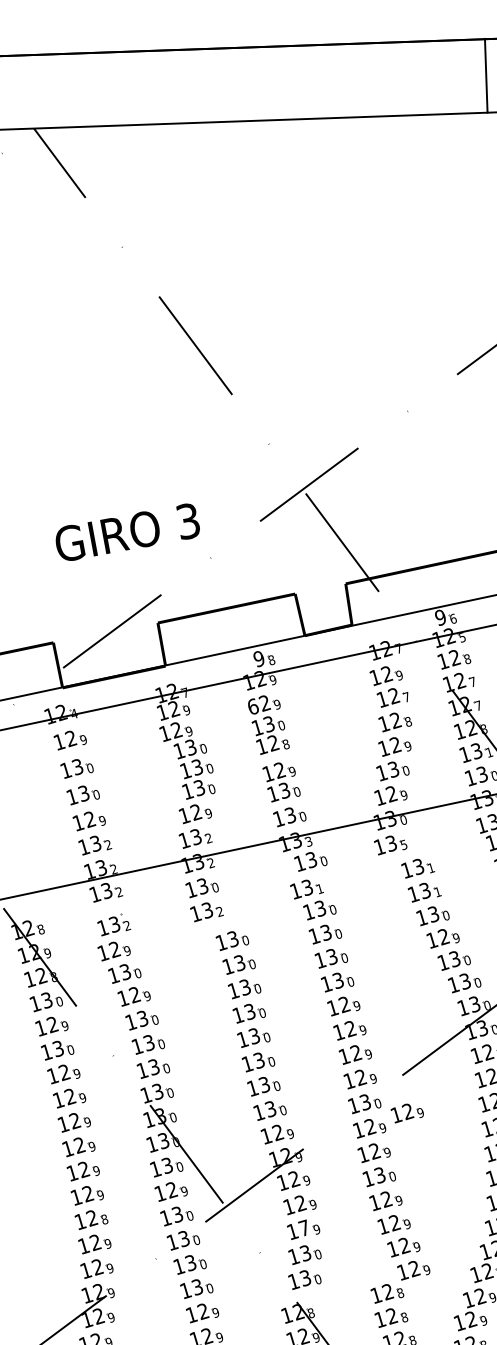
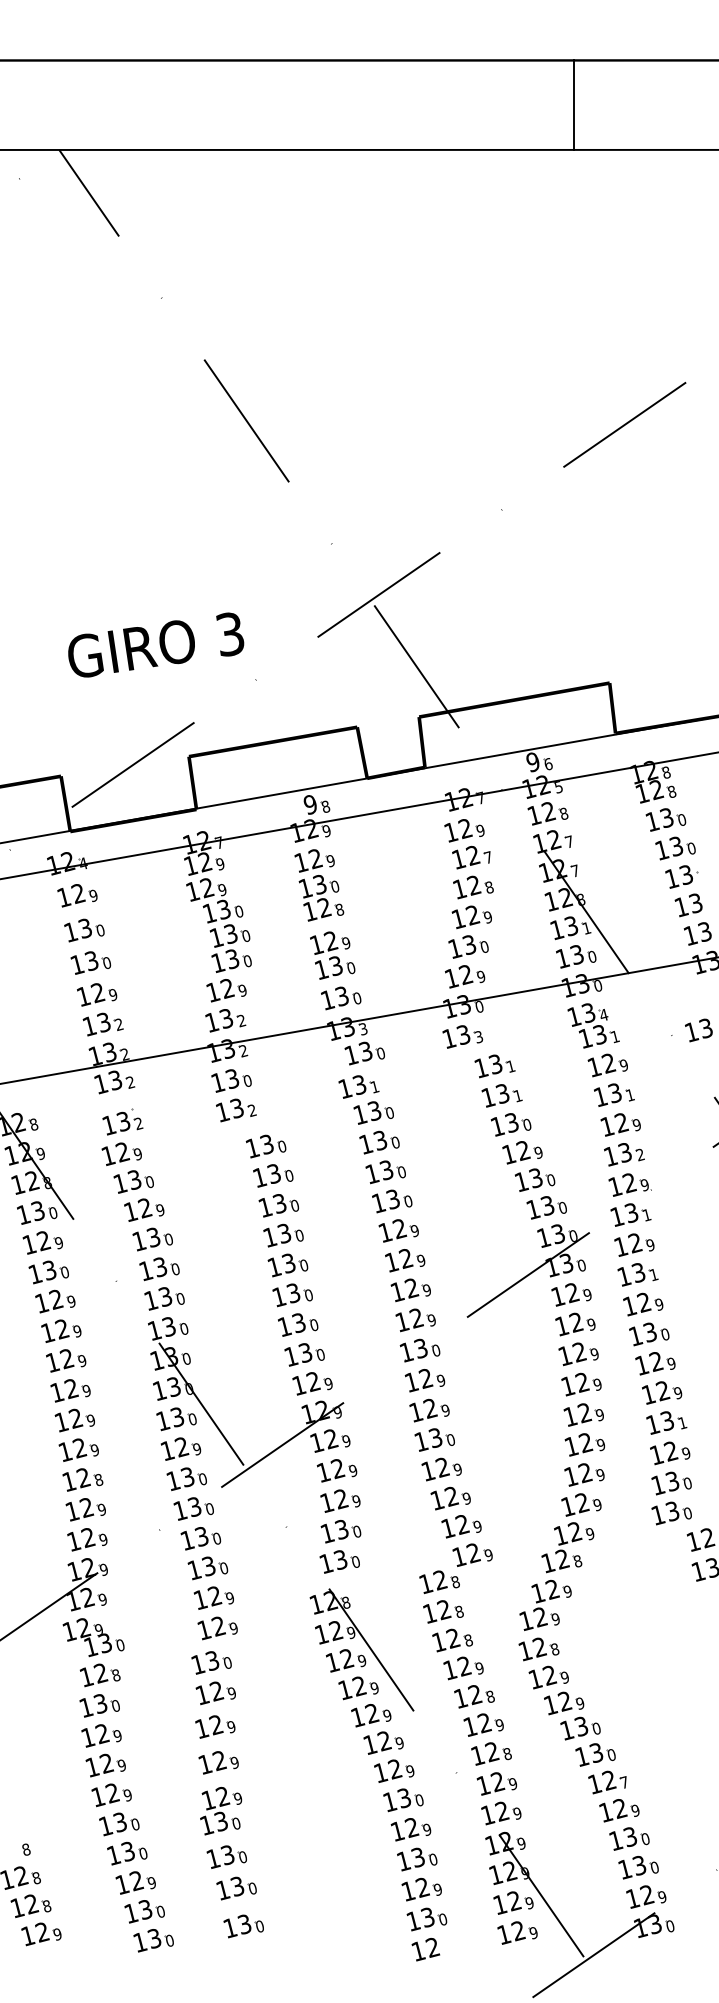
line: (486, 75) -> (573, 104), moved
text: (253, 706) -> (301, 862), 62 -> 12
text: (404, 843) -> (479, 1035), 5 -> 3
part: (407, 1113) -> (471, 1363), removed
text: (303, 1227) -> (340, 1498), 17 -> 12

